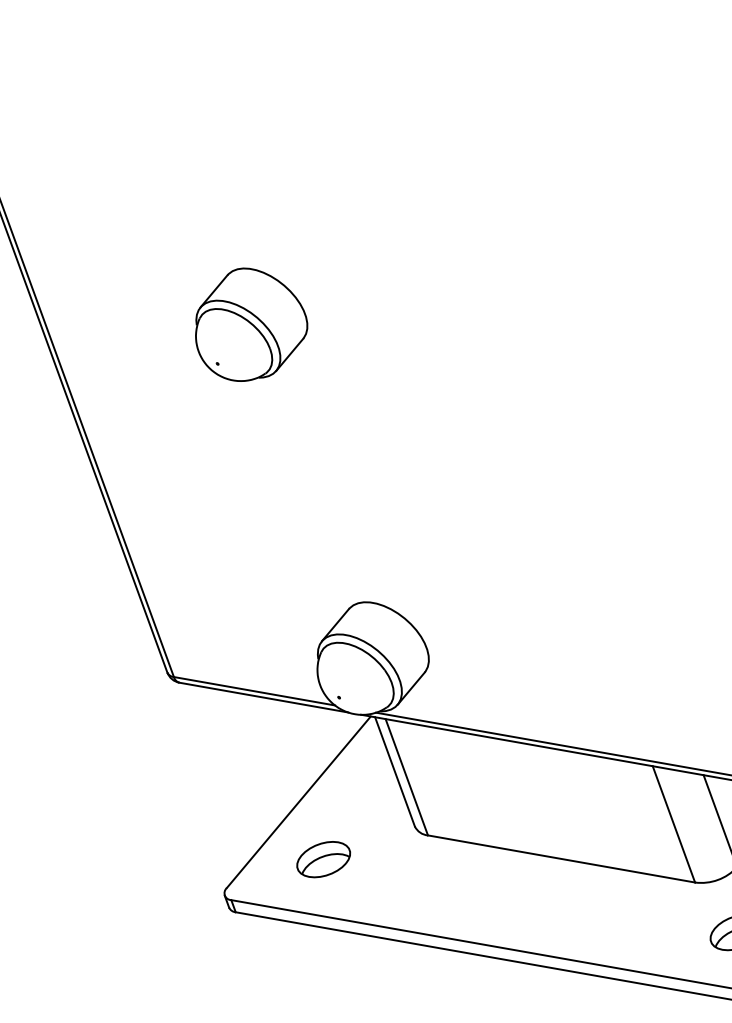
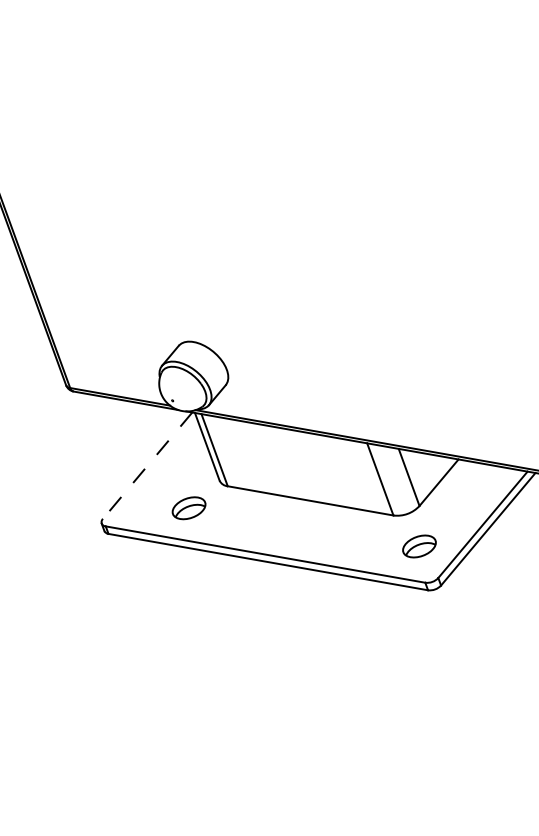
part: (251, 324) -> (118, 169), removed
line: (298, 803) -> (147, 466), solid -> dashed
part: (322, 859) -> (188, 508), moved

